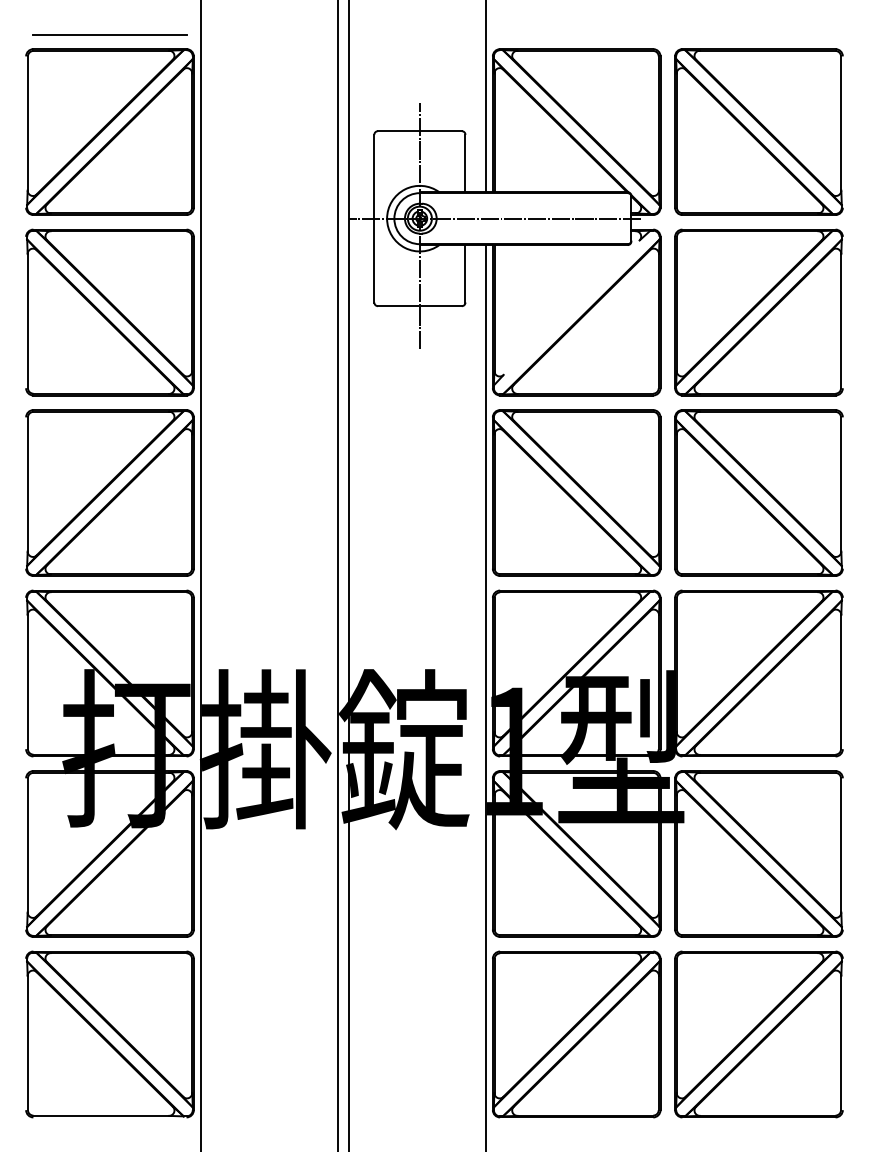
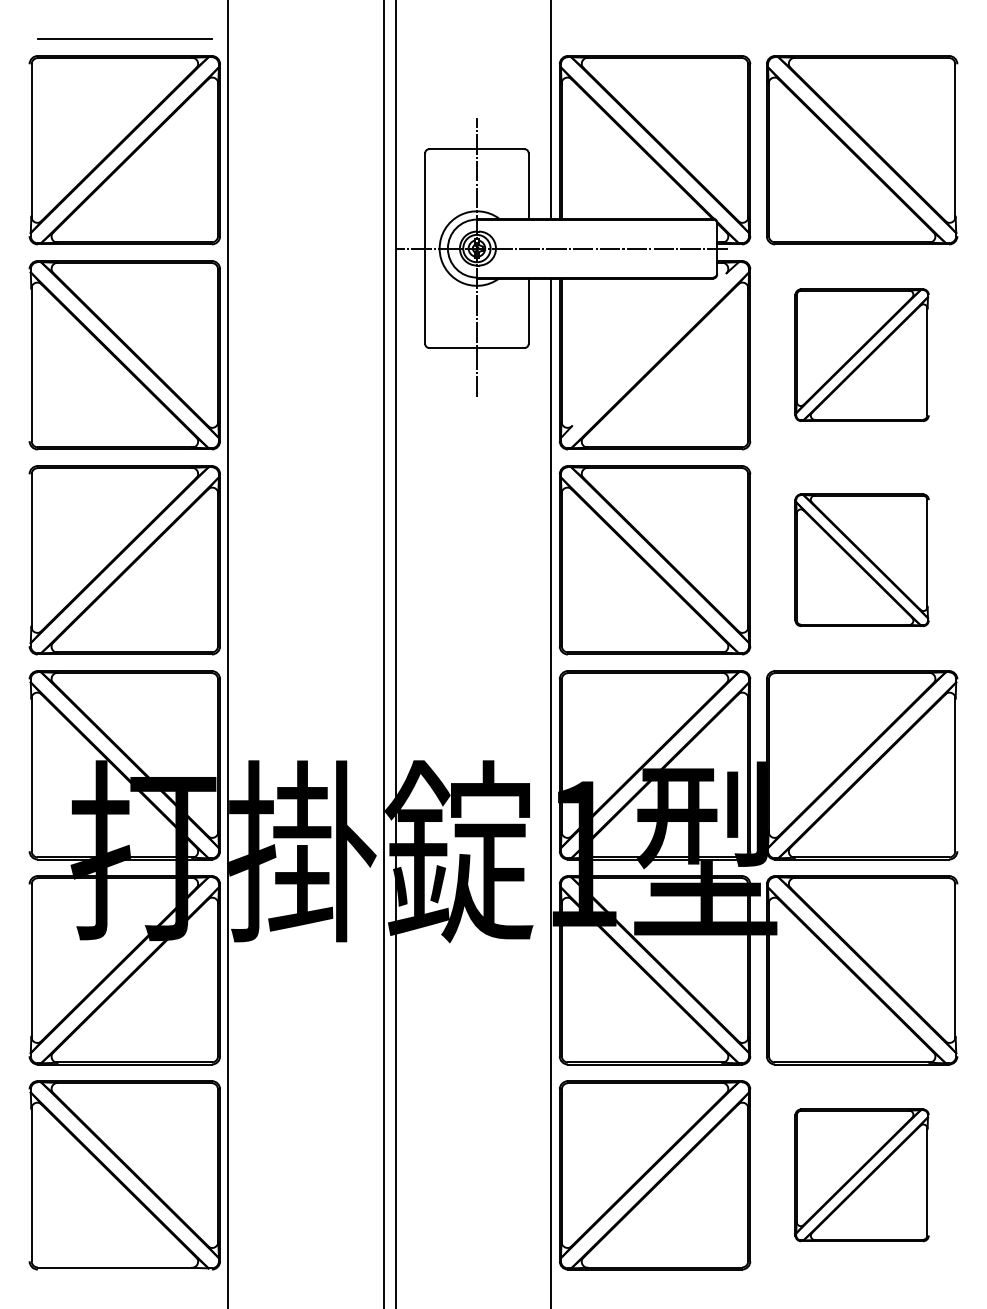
part: (758, 312) -> (861, 355), size x0.7
part: (758, 492) -> (861, 559), size x0.7
part: (758, 1034) -> (861, 1175), size x0.7

